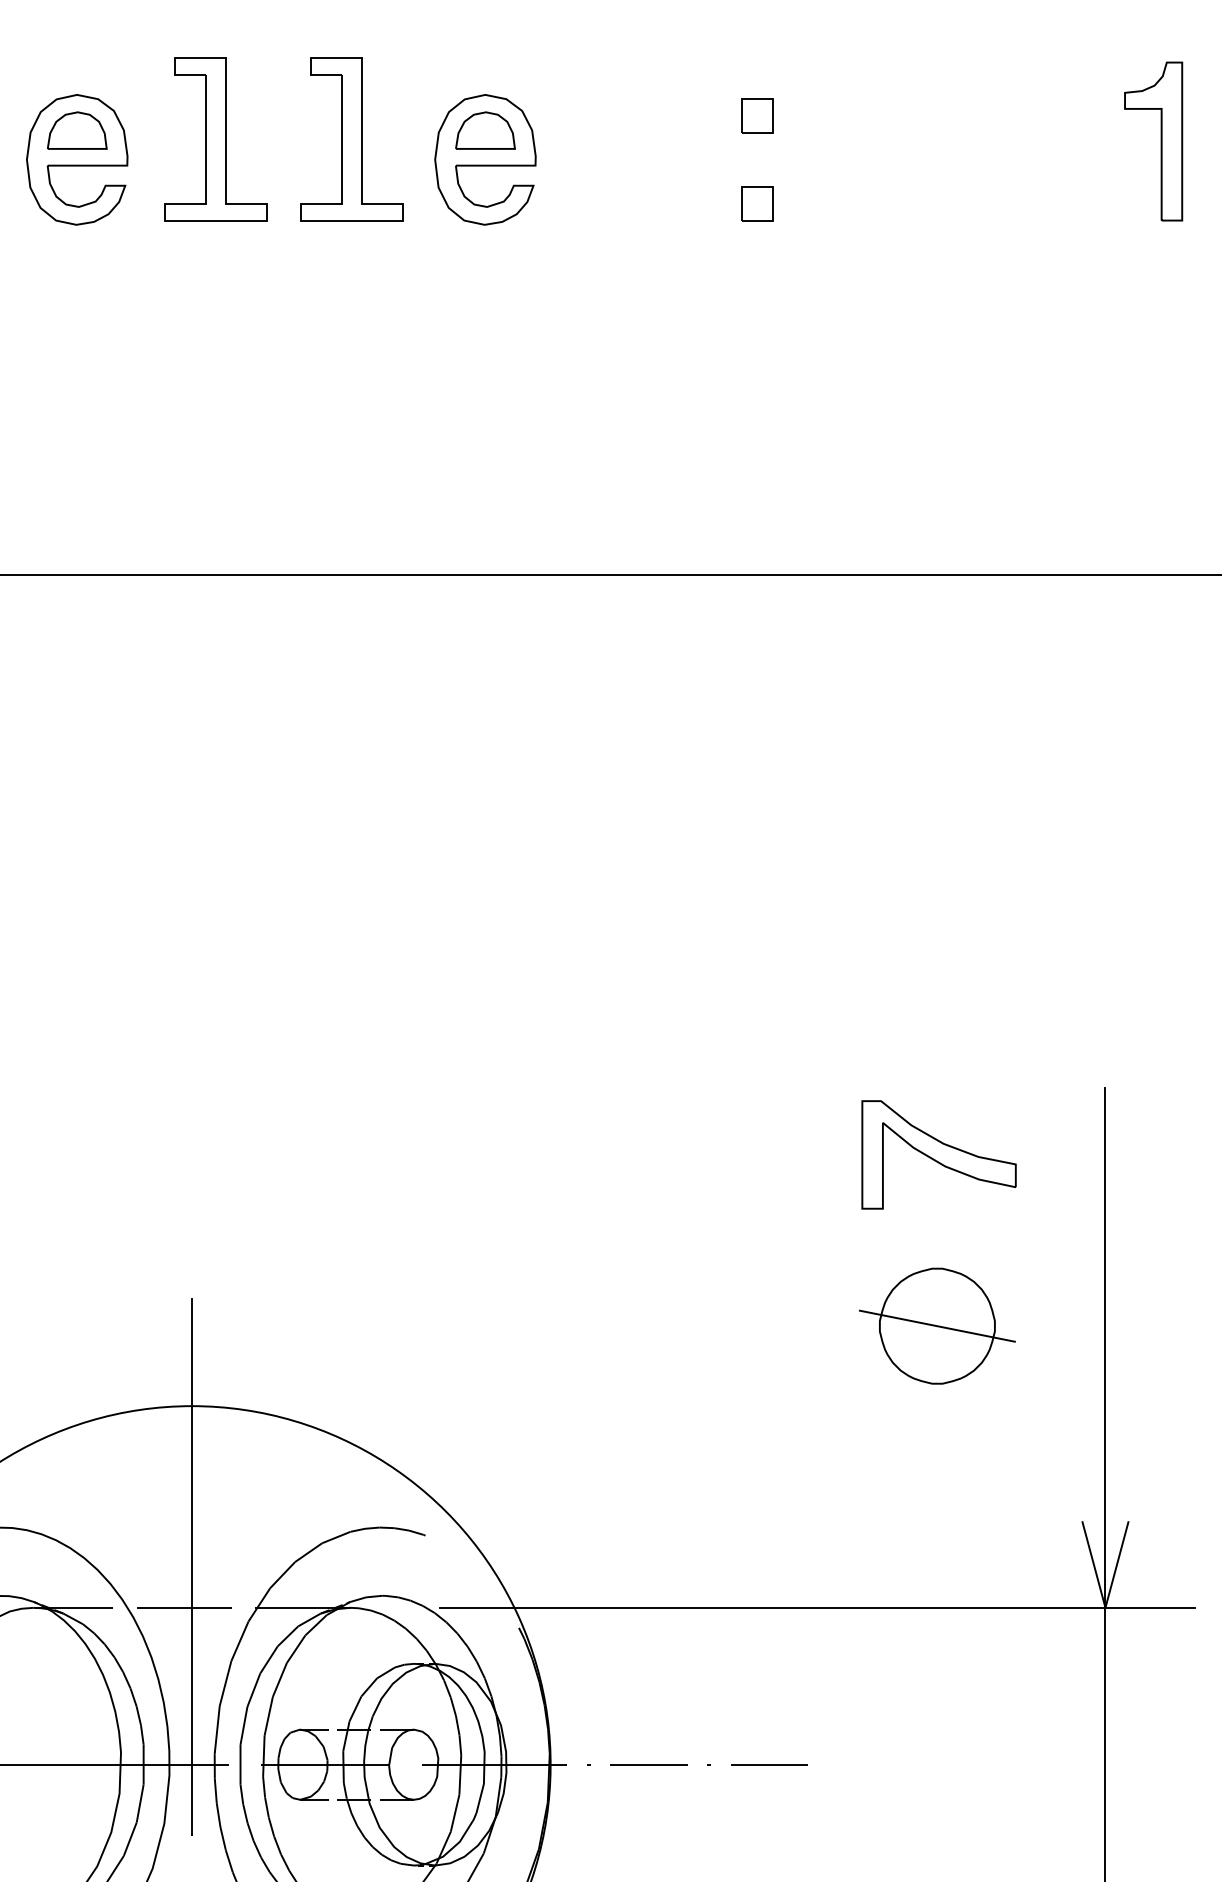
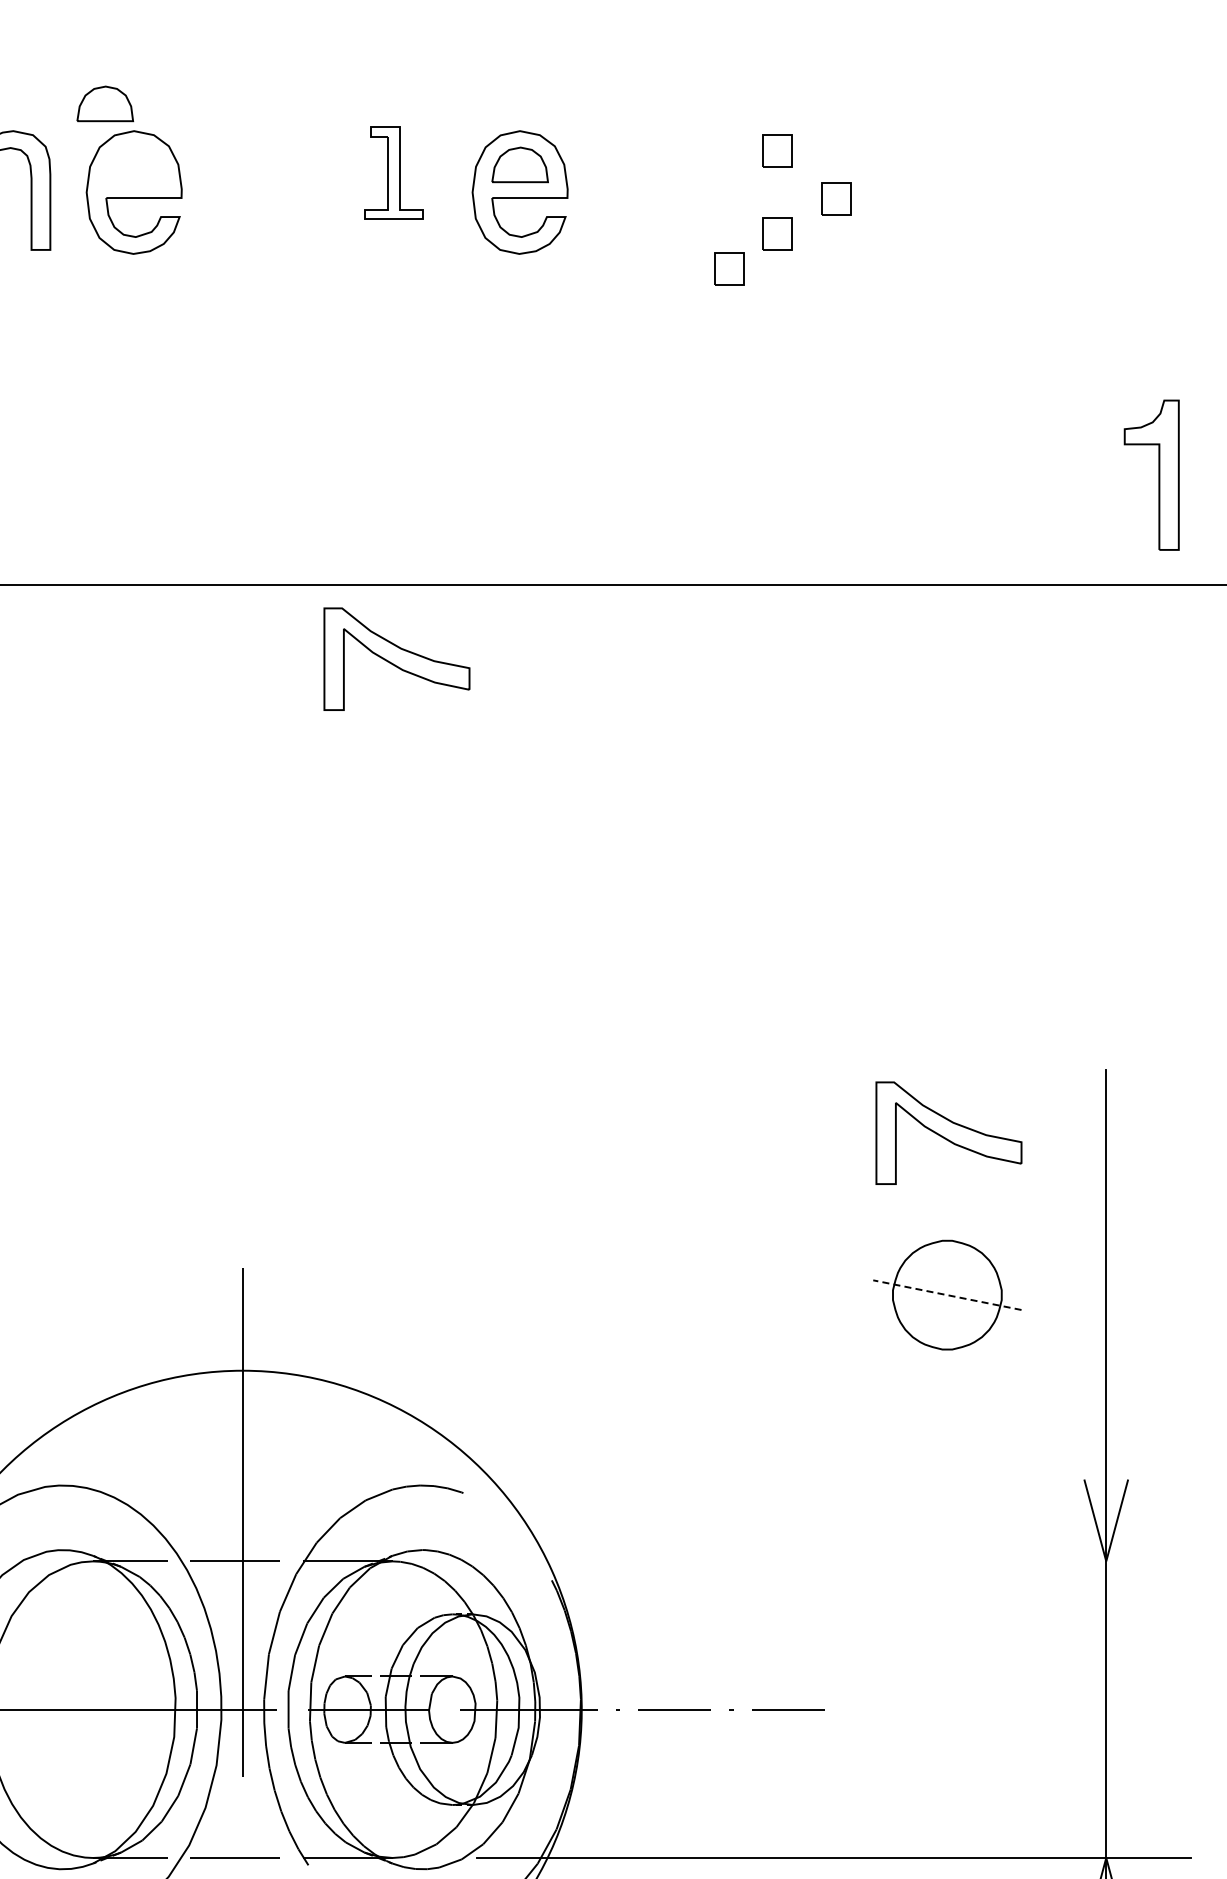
part: (77, 130) -> (105, 103), moved
part: (215, 139) -> (264, 173), removed
part: (351, 139) -> (393, 173), size x0.6
part: (1160, 140) -> (1158, 474), moved
part: (820, 166) -> (836, 198), added
part: (706, 240) -> (729, 268), added
part: (354, 652) -> (396, 658), added
line: (937, 1326) -> (947, 1295), solid -> dashed
line: (817, 1607) -> (834, 1561), removed

